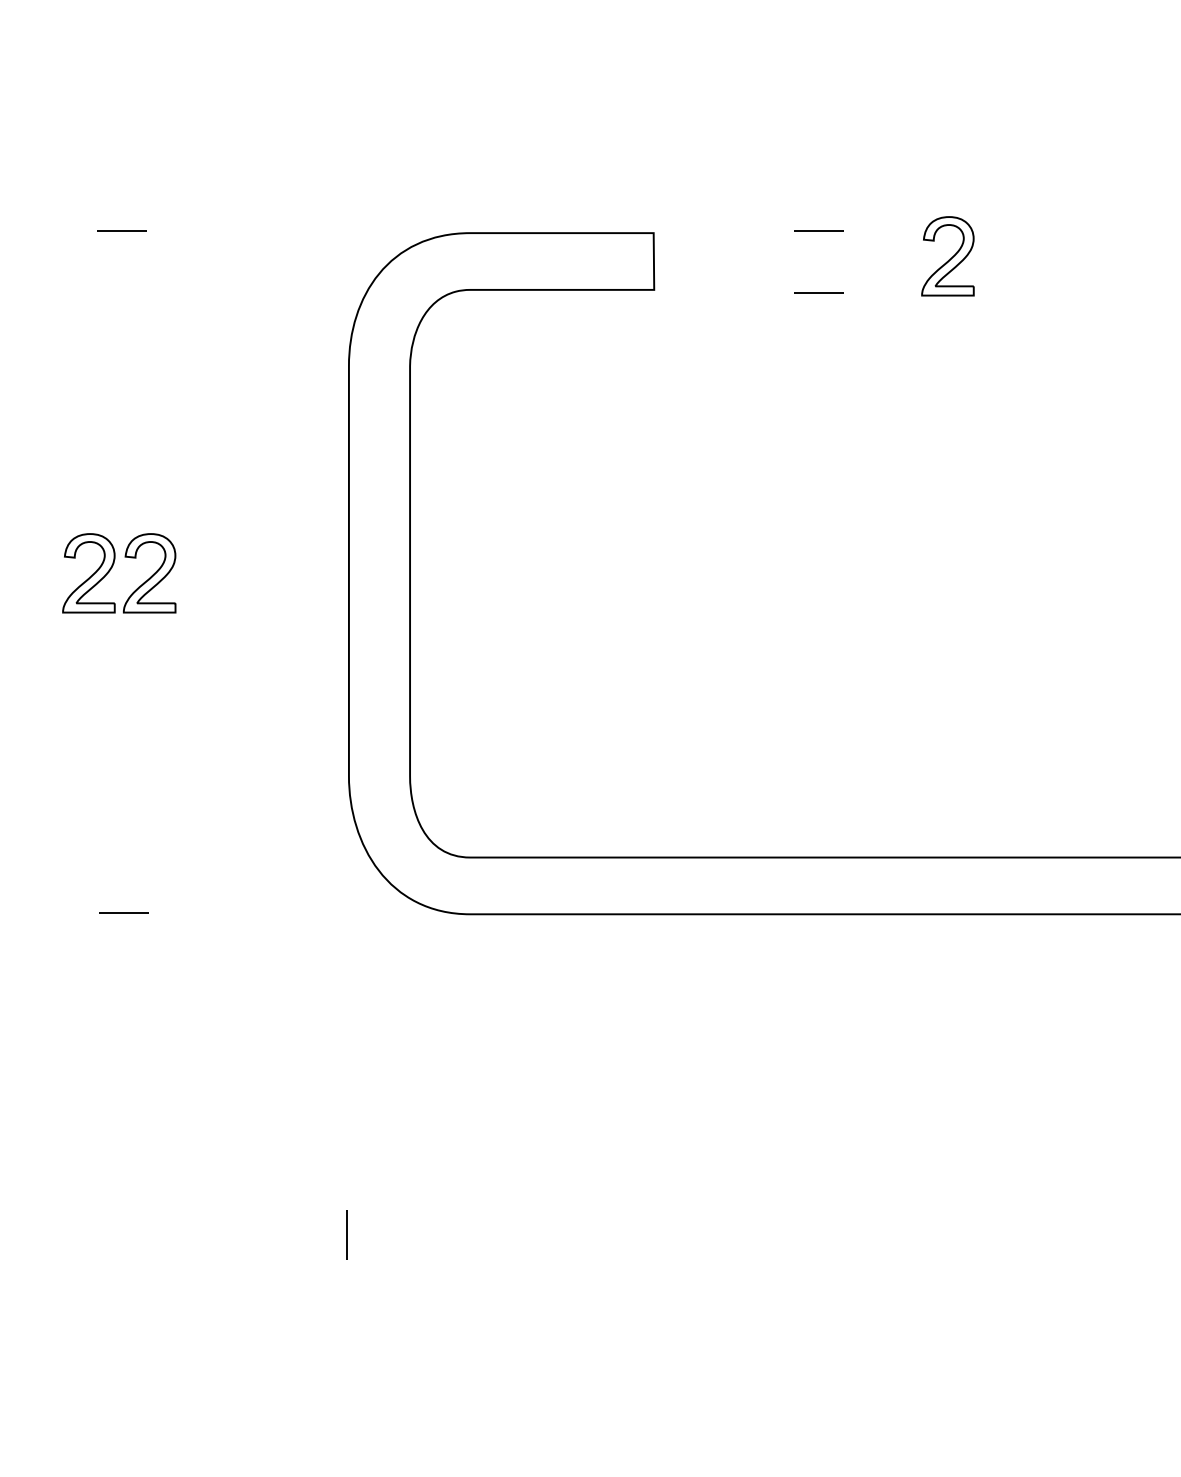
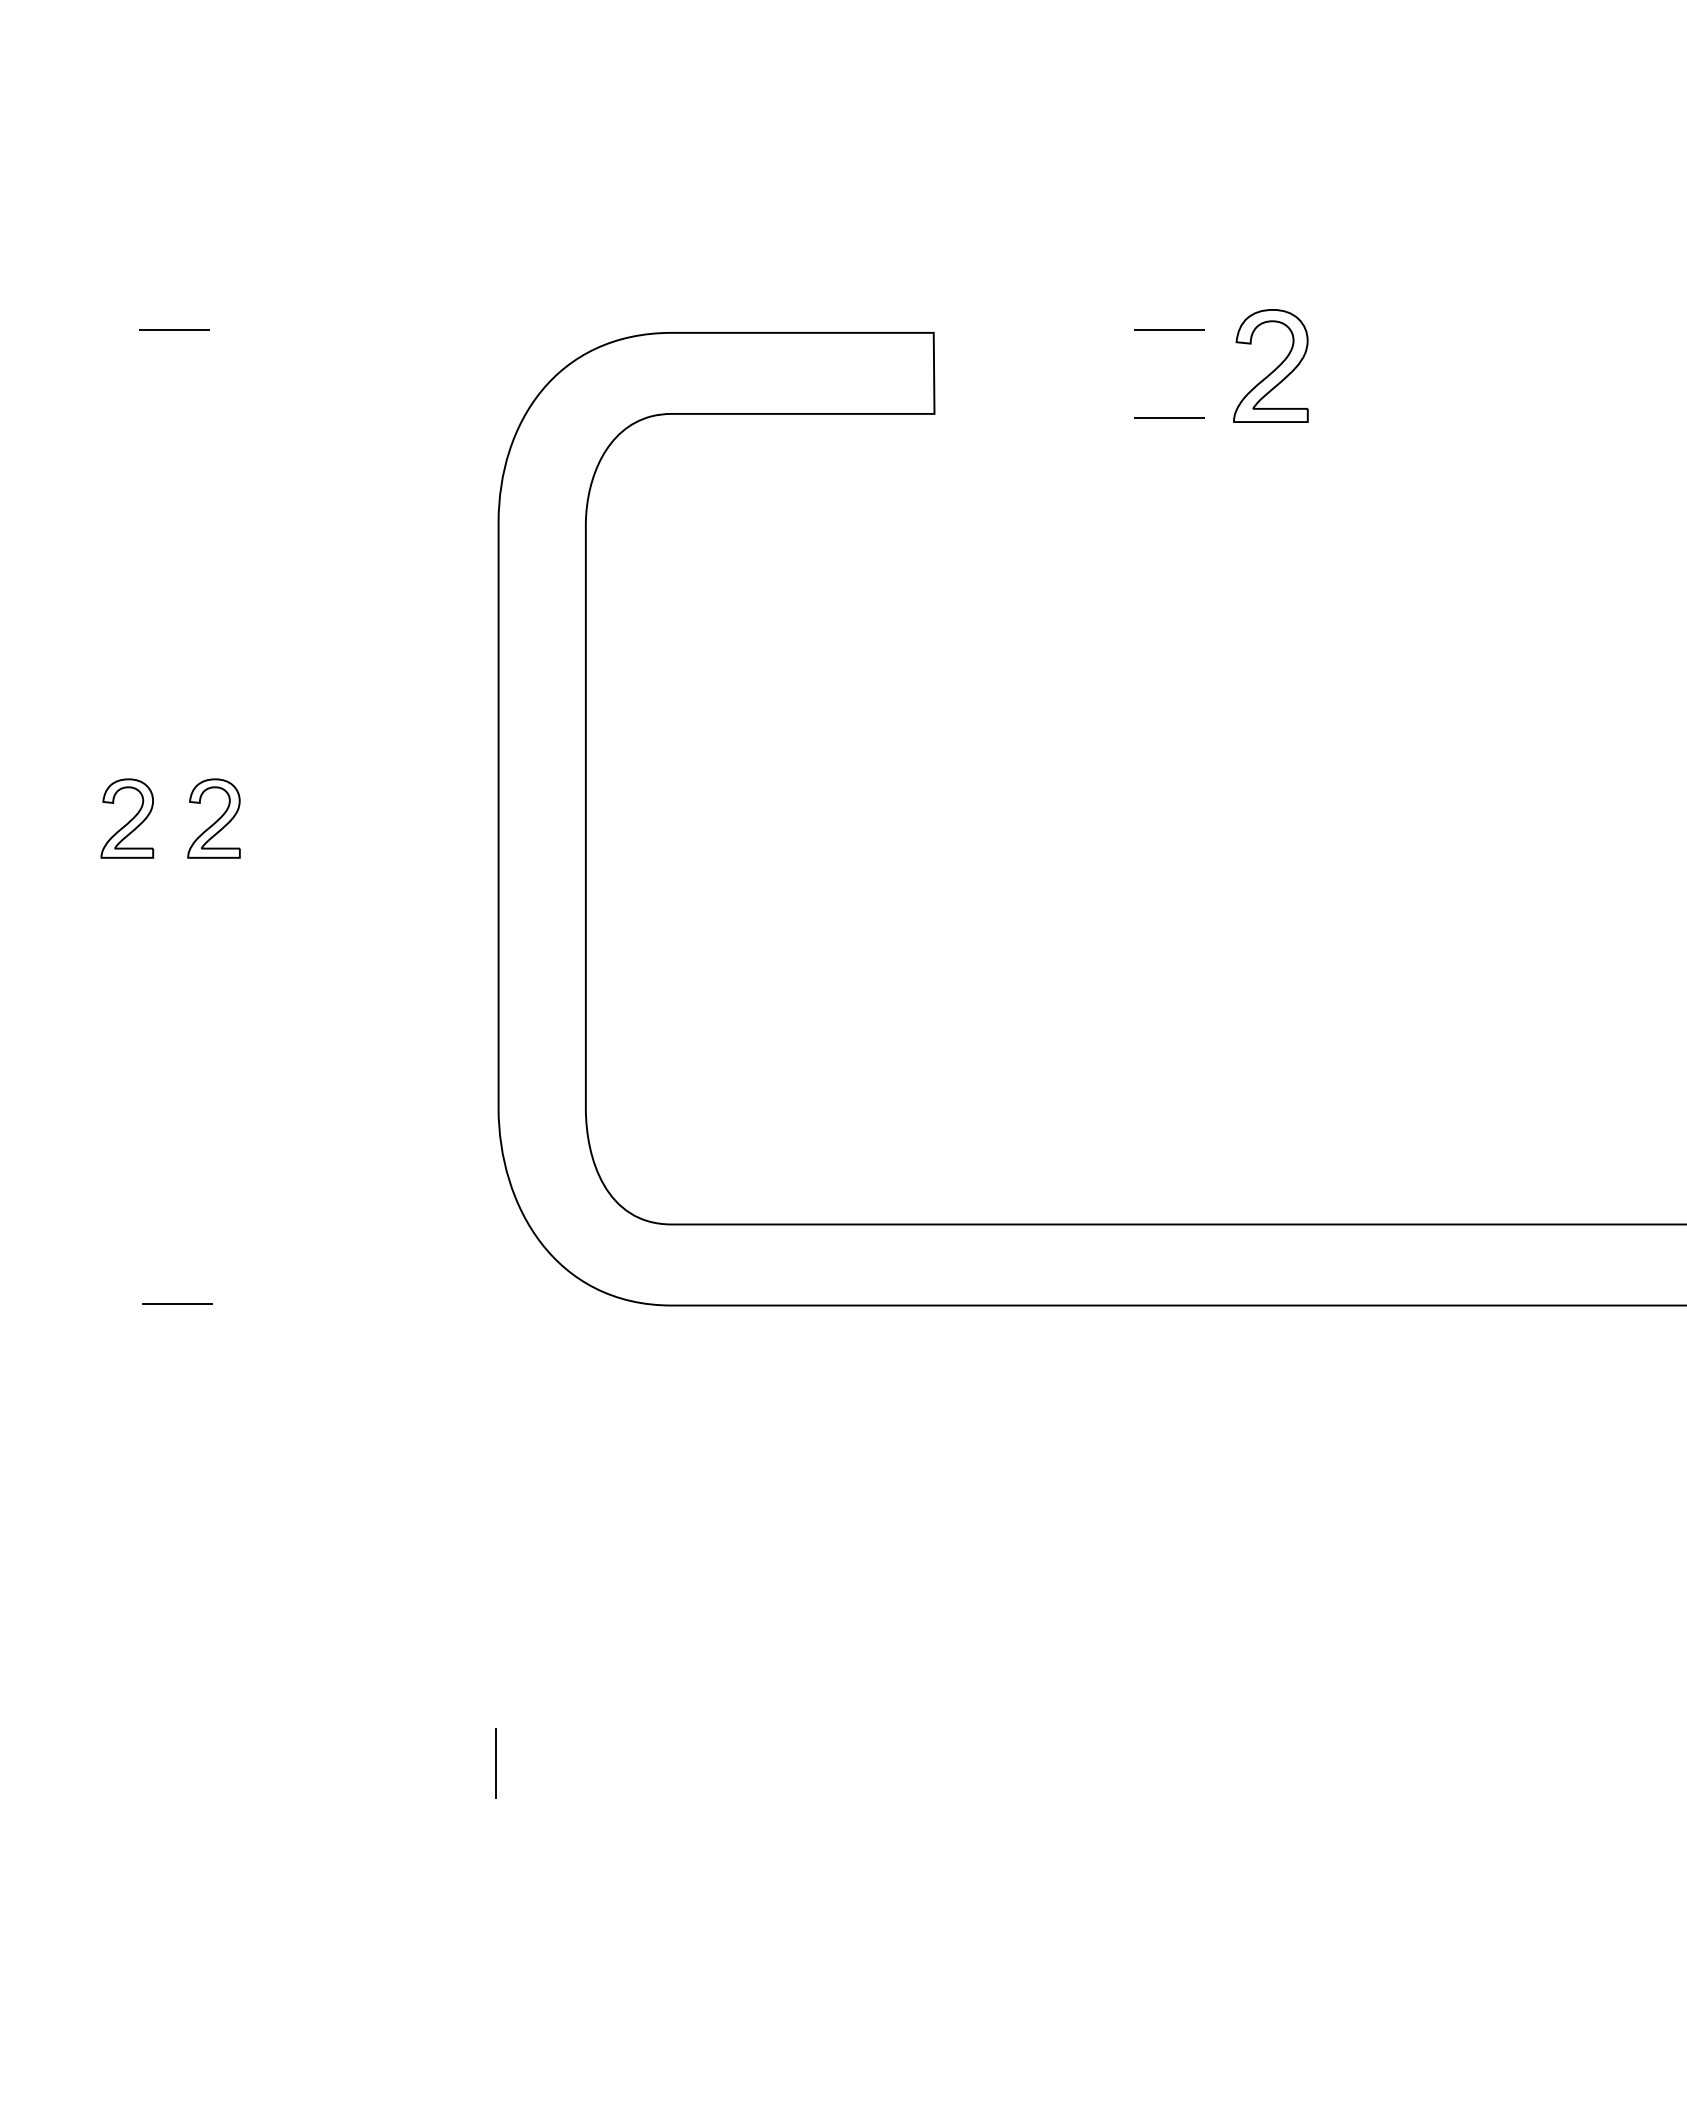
part: (947, 255) -> (1270, 365), moved
part: (89, 573) -> (127, 818), size x0.7
part: (149, 573) -> (213, 818), size x0.7

